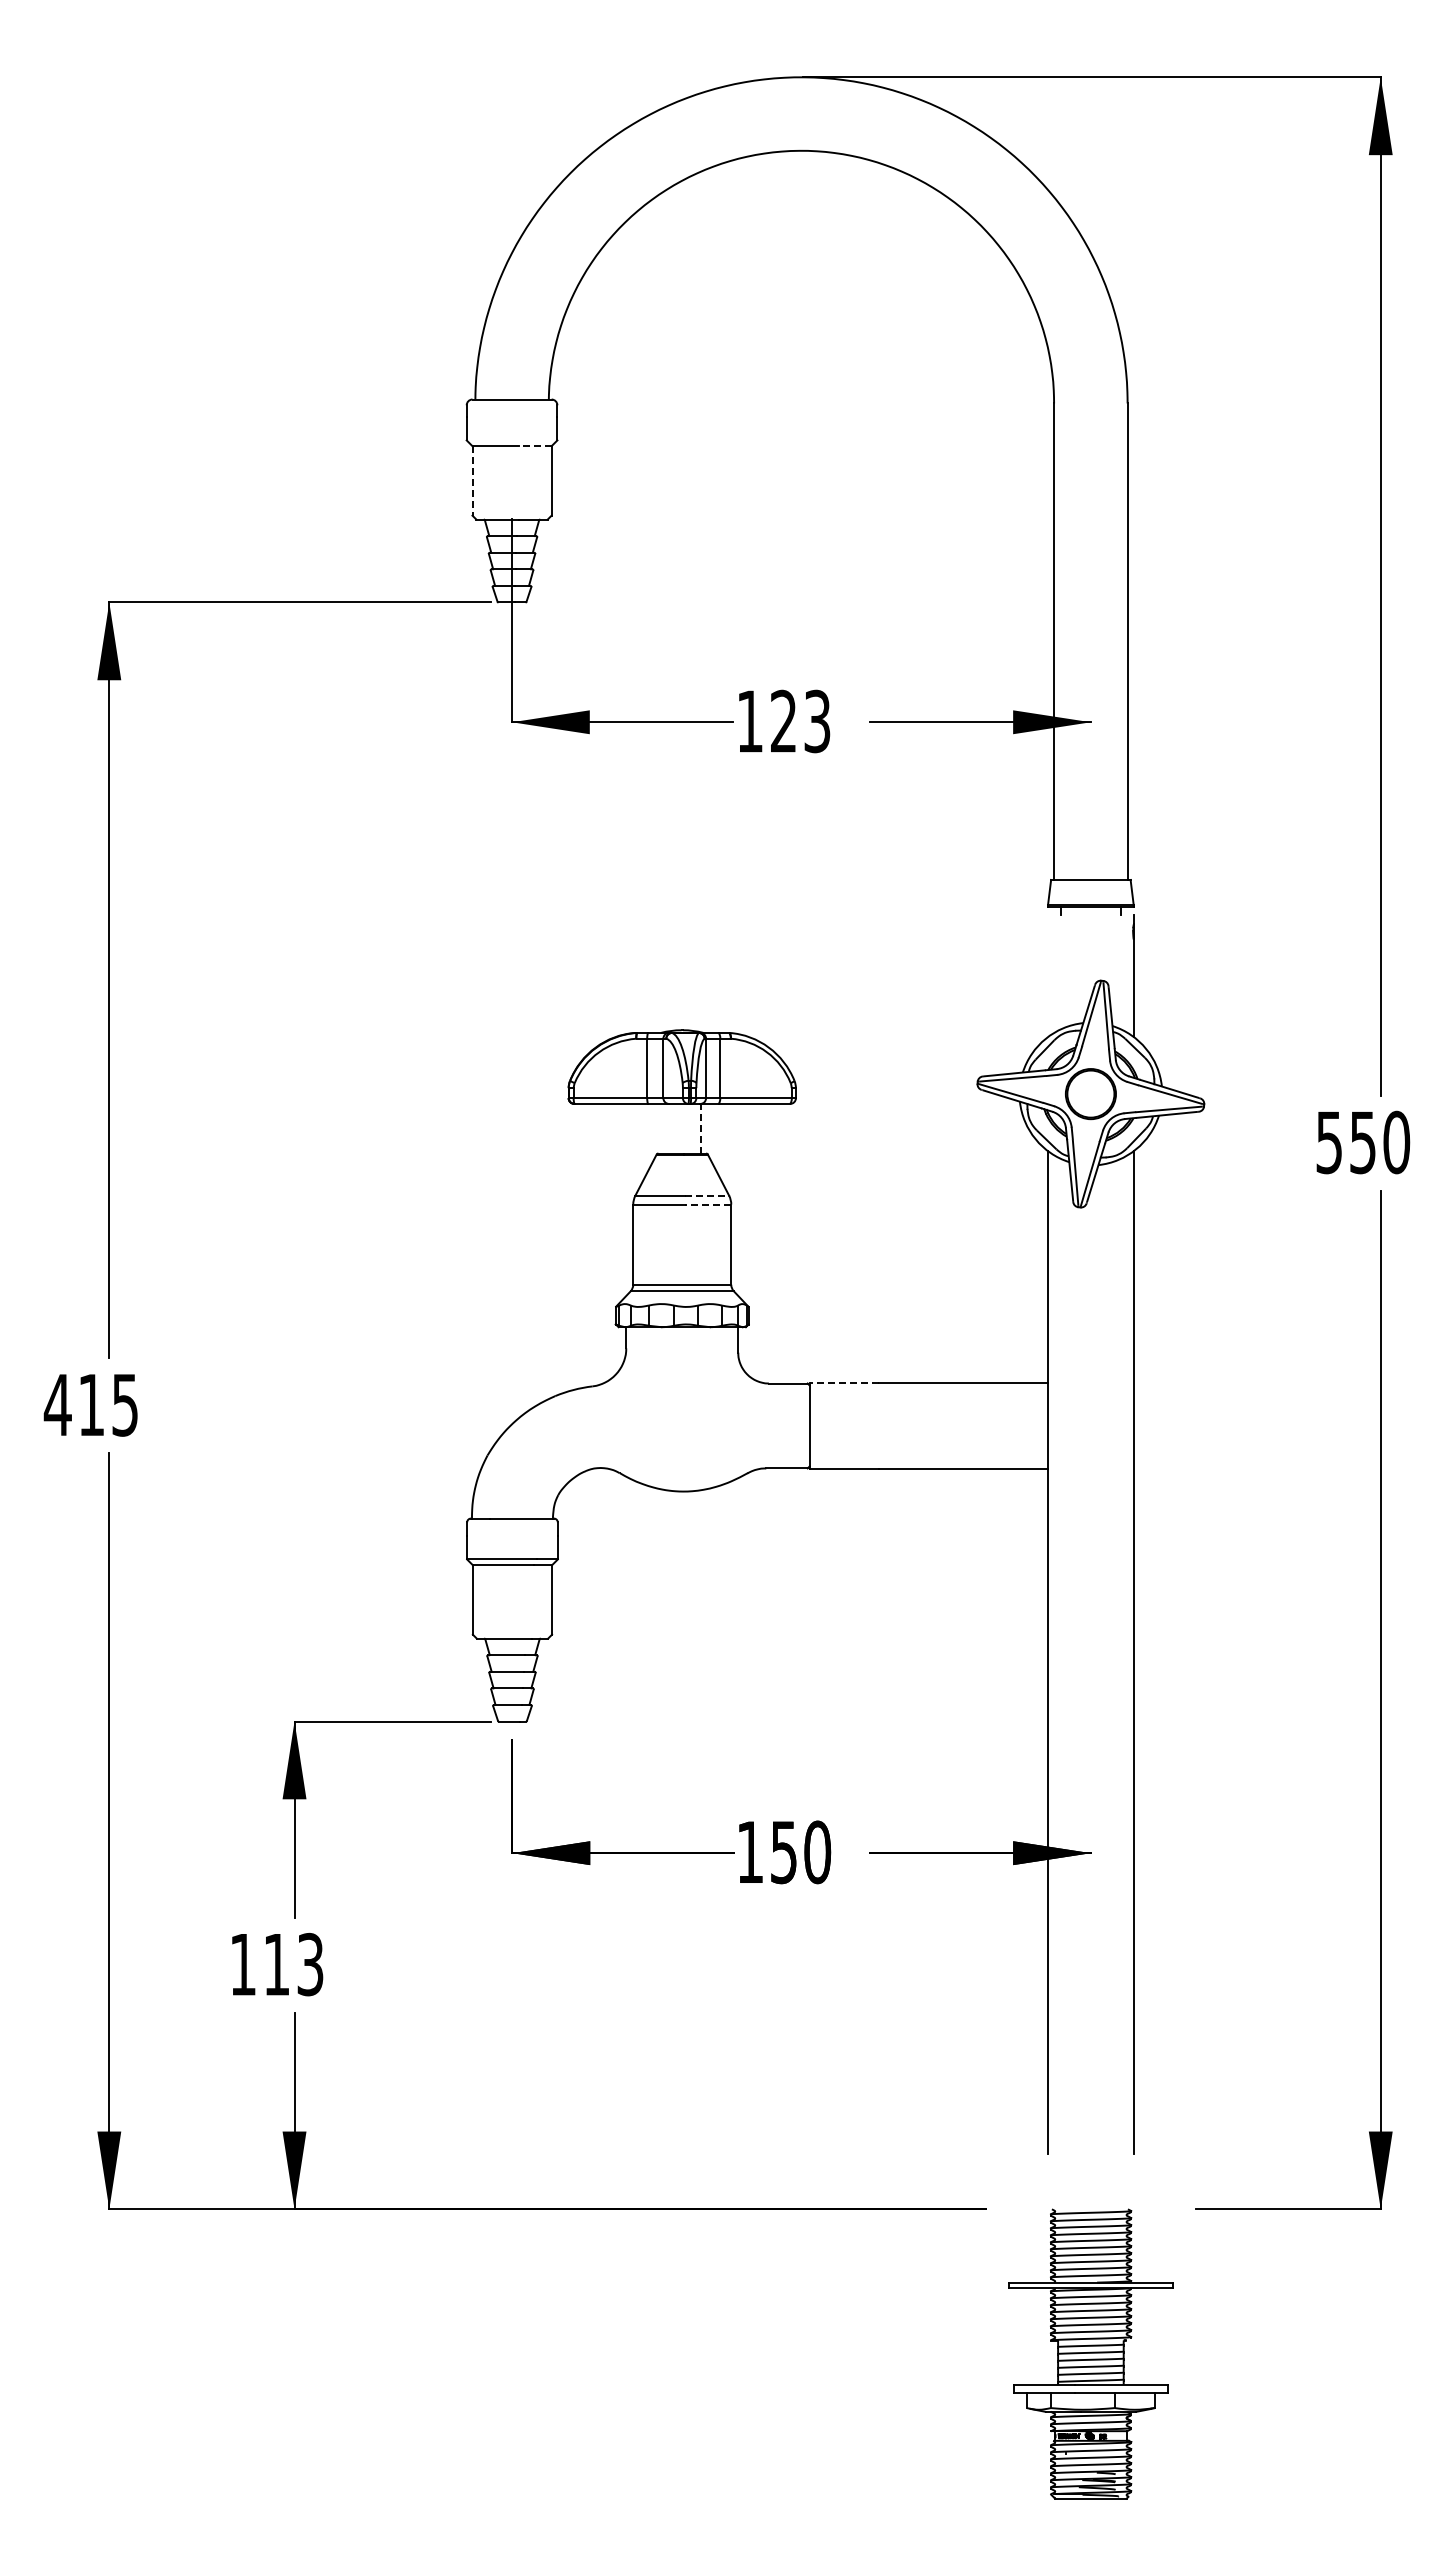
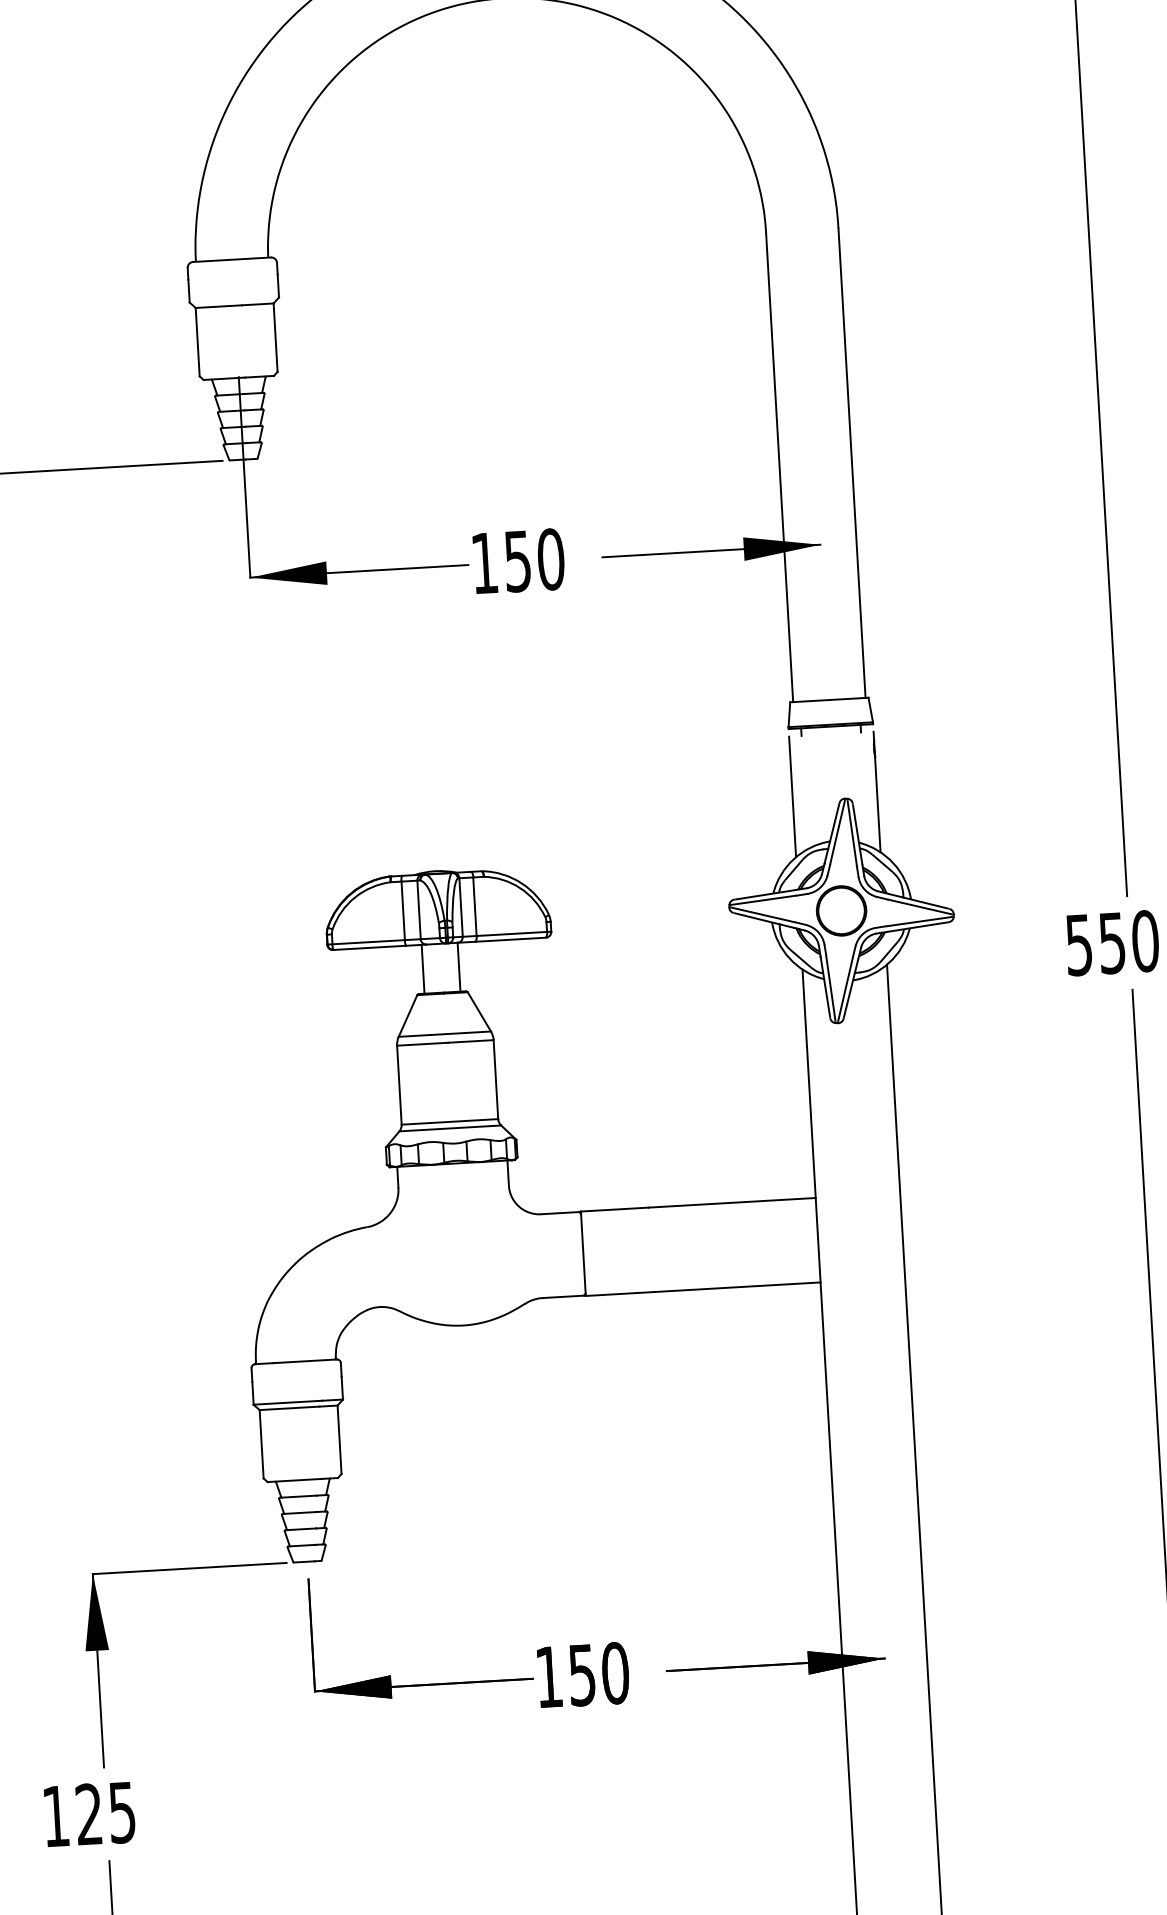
line: (534, 446) -> (256, 304), dashed -> solid
line: (472, 480) -> (197, 341), dashed -> solid
text: (800, 721) -> (534, 560), 123 -> 150
line: (1048, 975) -> (793, 796), added
line: (664, 1128) -> (423, 969), added
line: (700, 1128) -> (459, 966), dashed -> solid
line: (707, 1195) -> (469, 1032), dashed -> solid
line: (707, 1204) -> (470, 1041), dashed -> solid
line: (844, 1383) -> (615, 1209), dashed -> solid
text: (293, 1963) -> (105, 1812), 113 -> 125

